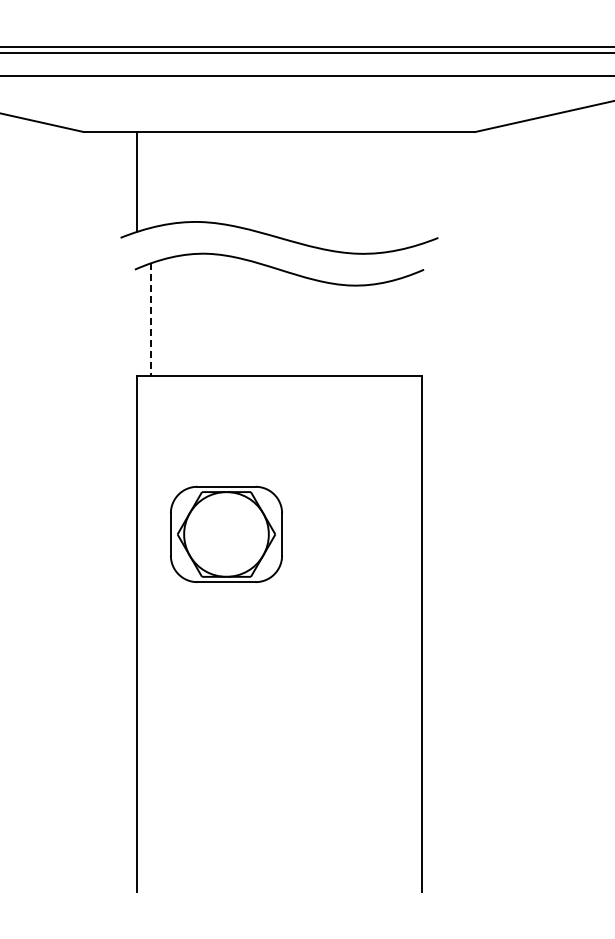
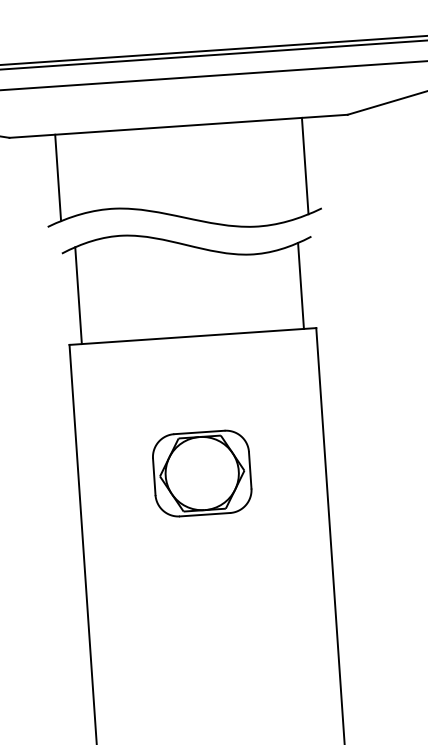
line: (422, 187) -> (305, 165), added
line: (150, 319) -> (78, 295), dashed -> solid
line: (408, 325) -> (301, 285), added
part: (226, 533) -> (202, 472), moved

